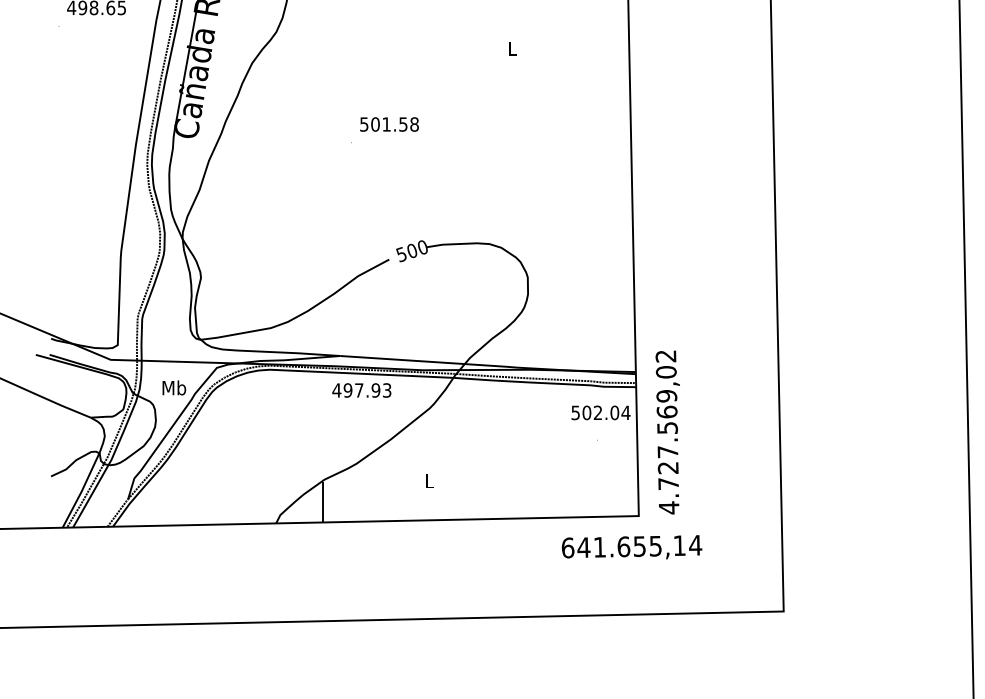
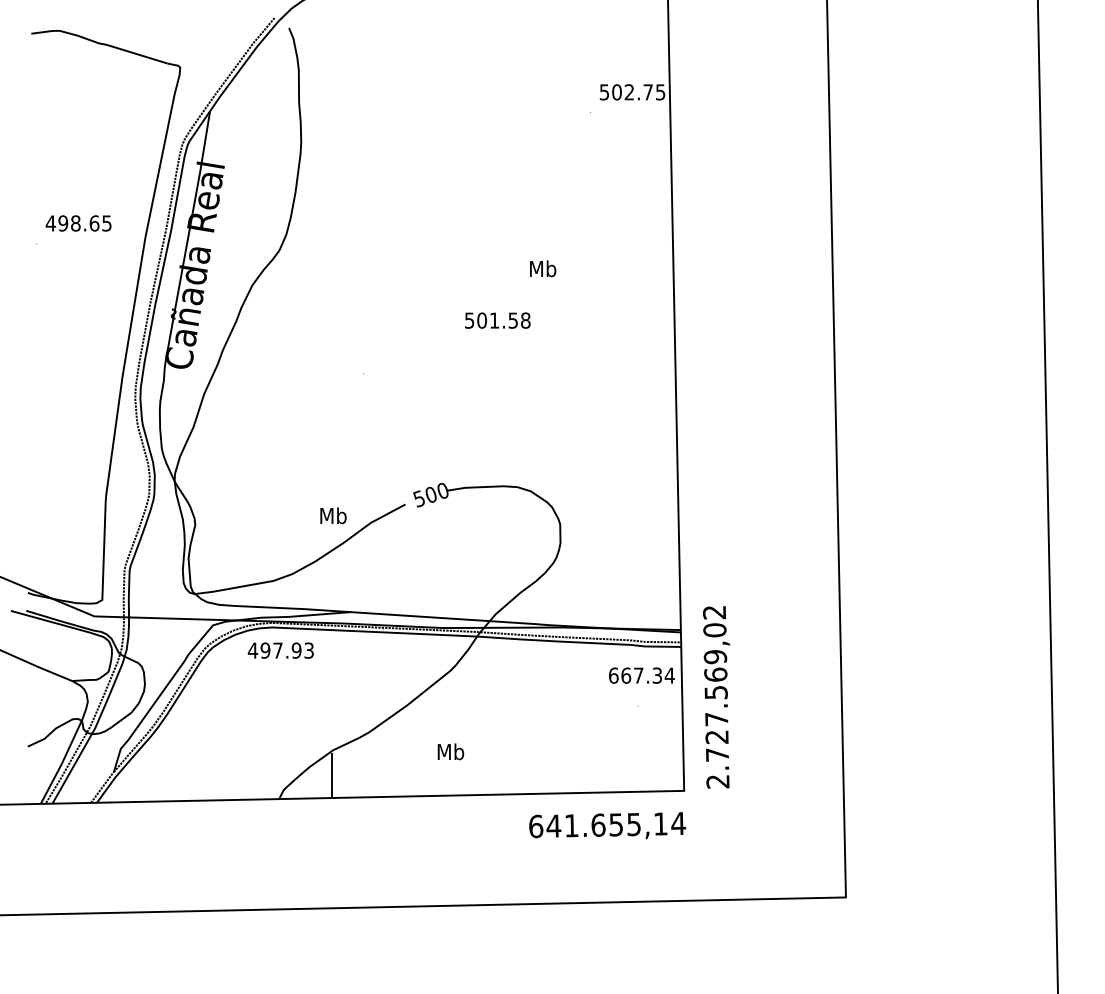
text: (512, 48) -> (543, 268), L -> Mb
text: (389, 124) -> (497, 320), moved
text: (174, 387) -> (333, 515), moved
text: (361, 390) -> (280, 650), moved
text: (595, 412) -> (635, 675), 502.04 -> 667.34
text: (429, 480) -> (450, 751), L -> Mb
text: (668, 507) -> (717, 781), 4.727.569,02 -> 2.727.569,02
text: (631, 547) -> (607, 825), moved

